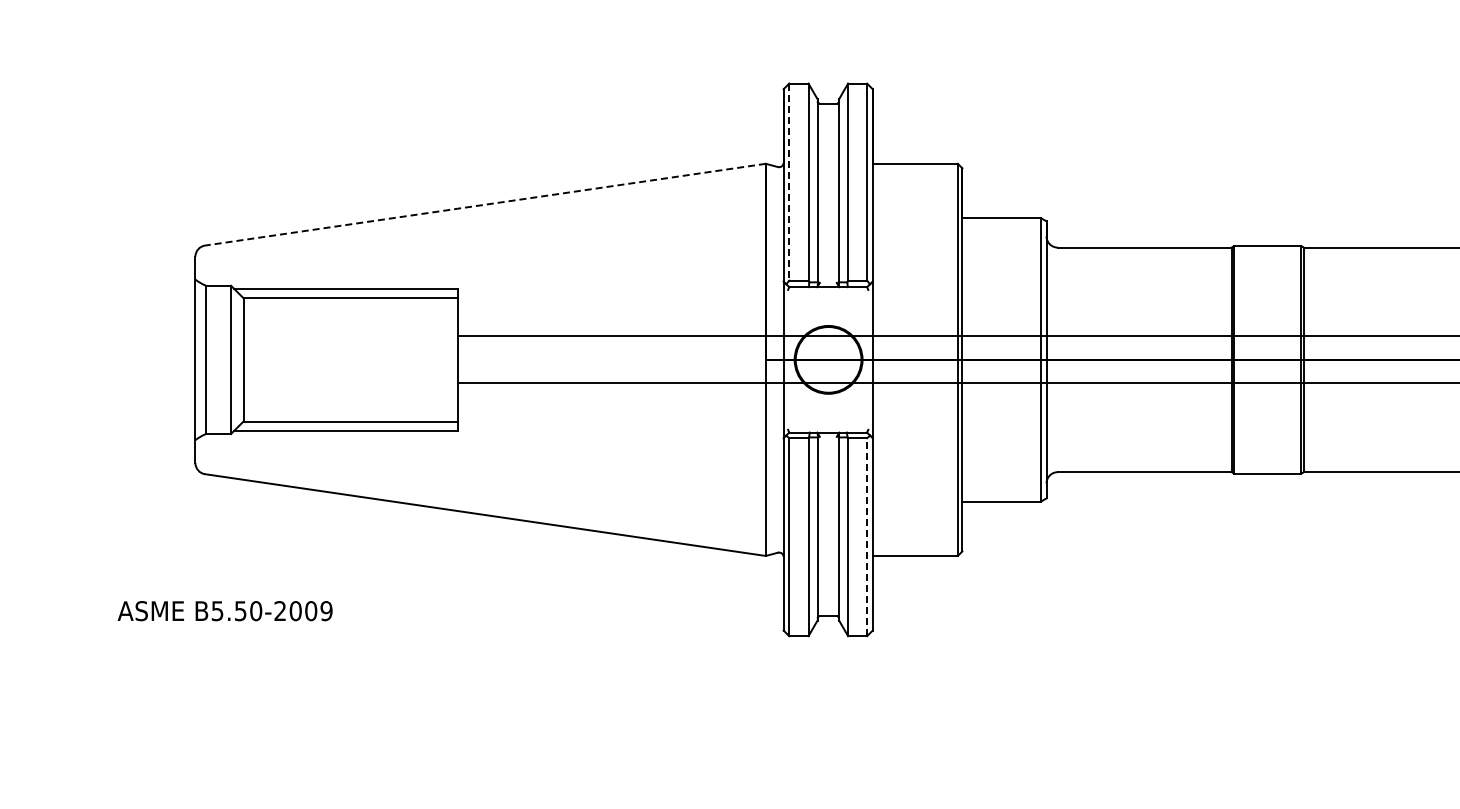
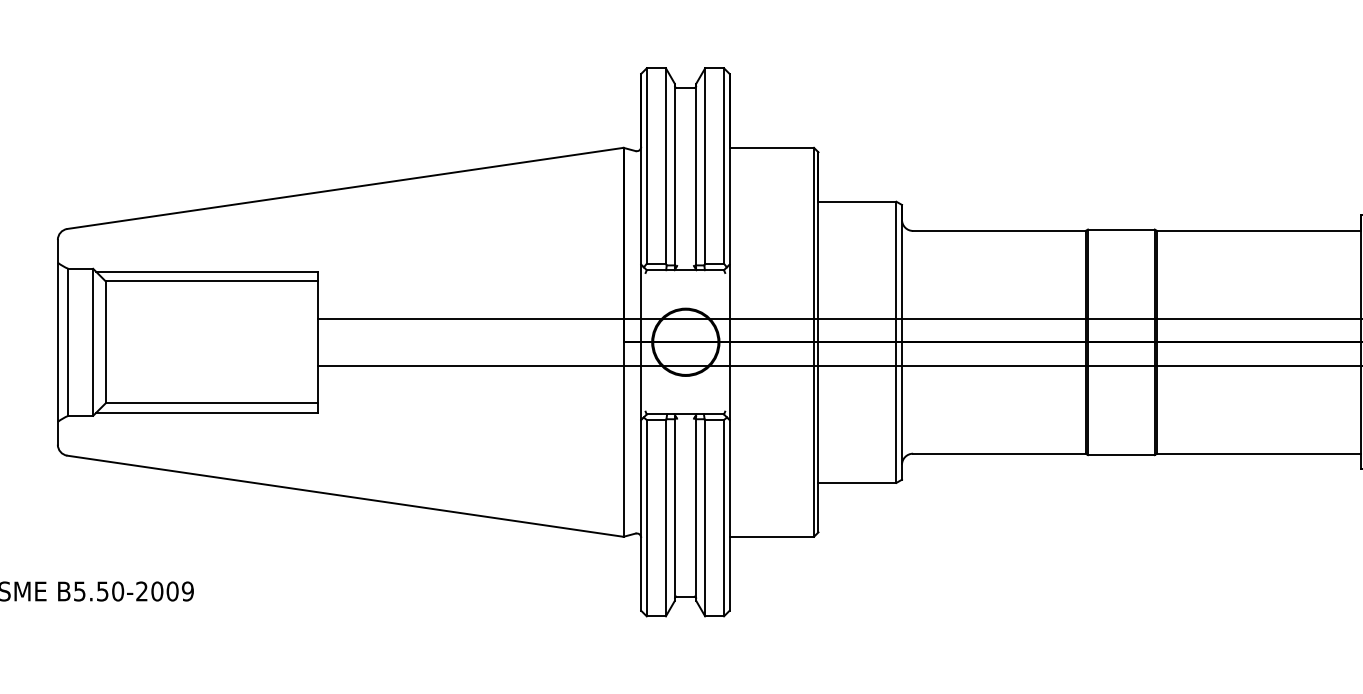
line: (789, 182) -> (647, 166), dashed -> solid
line: (484, 204) -> (344, 188), dashed -> solid
line: (867, 536) -> (724, 517), dashed -> solid

